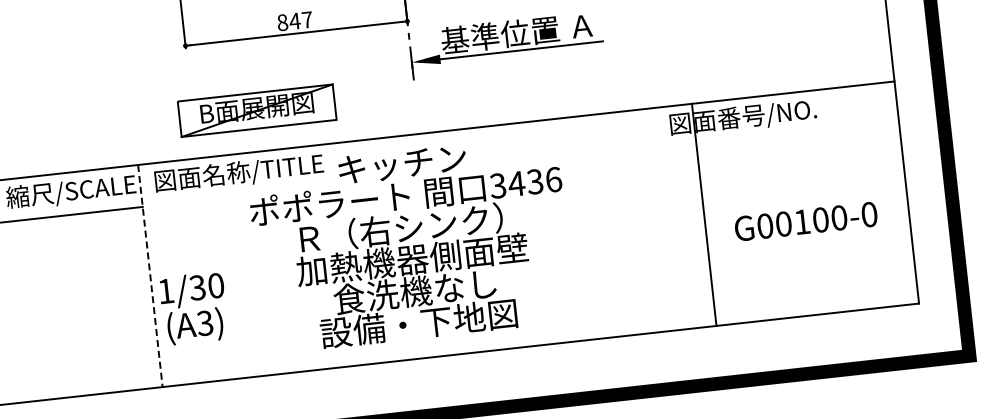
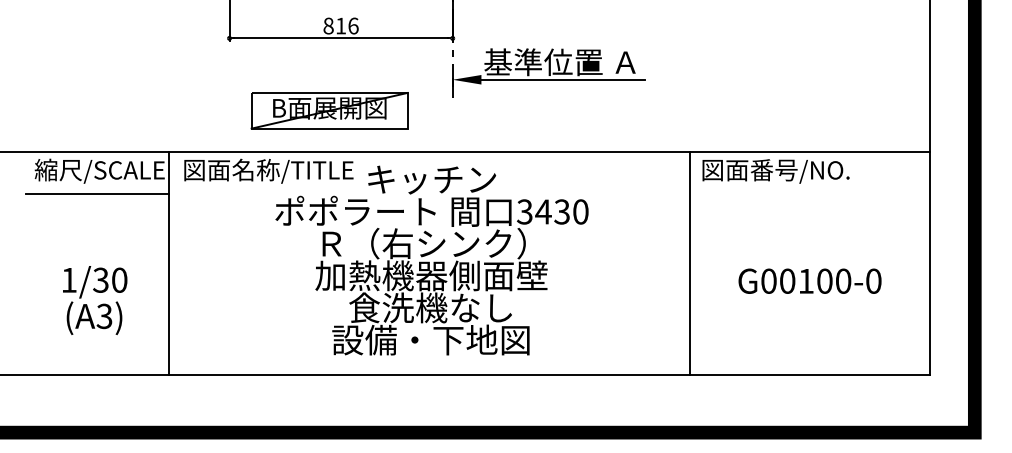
text: (300, 20) -> (346, 25), 847 -> 816
part: (257, 110) -> (329, 110), moved
text: (553, 179) -> (580, 211), 3436 -> 3430
line: (704, 215) -> (689, 263), moved
text: (805, 220) -> (809, 280), moved
line: (150, 276) -> (169, 263), dashed -> solid
text: (194, 308) -> (95, 300), moved

